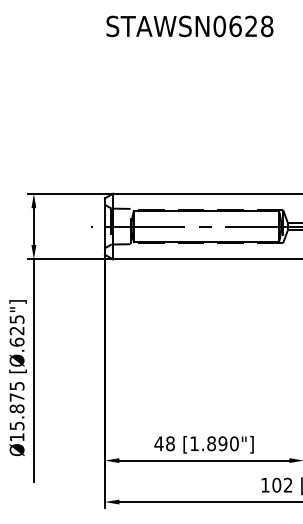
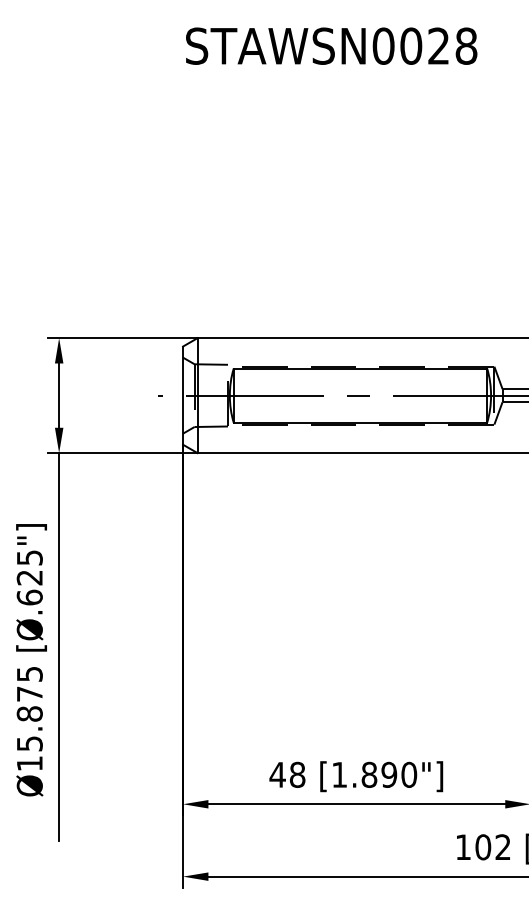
text: (235, 25) -> (411, 44), STAWSN0628 -> STAWSN0028

